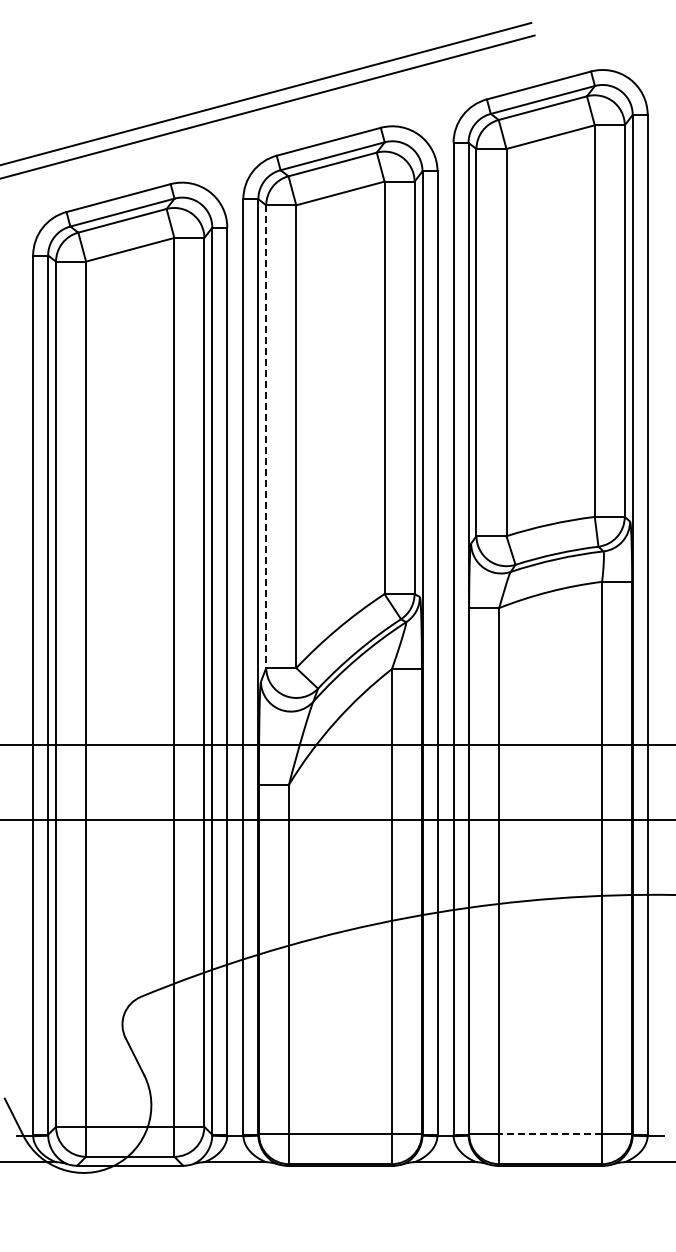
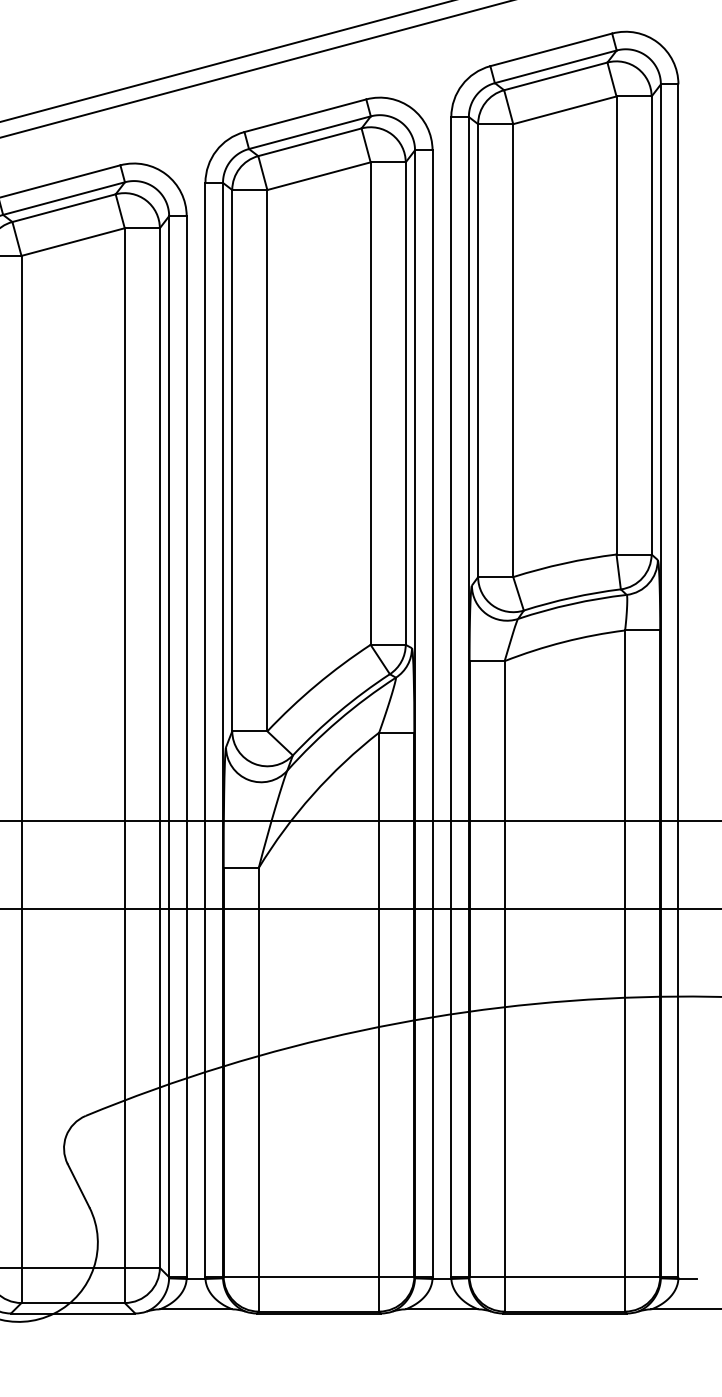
line: (266, 437) -> (232, 461), dashed -> solid
line: (550, 1134) -> (564, 1276), dashed -> solid

